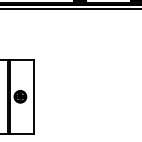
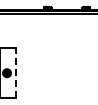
line: (34, 95) -> (16, 72), solid -> dashed

